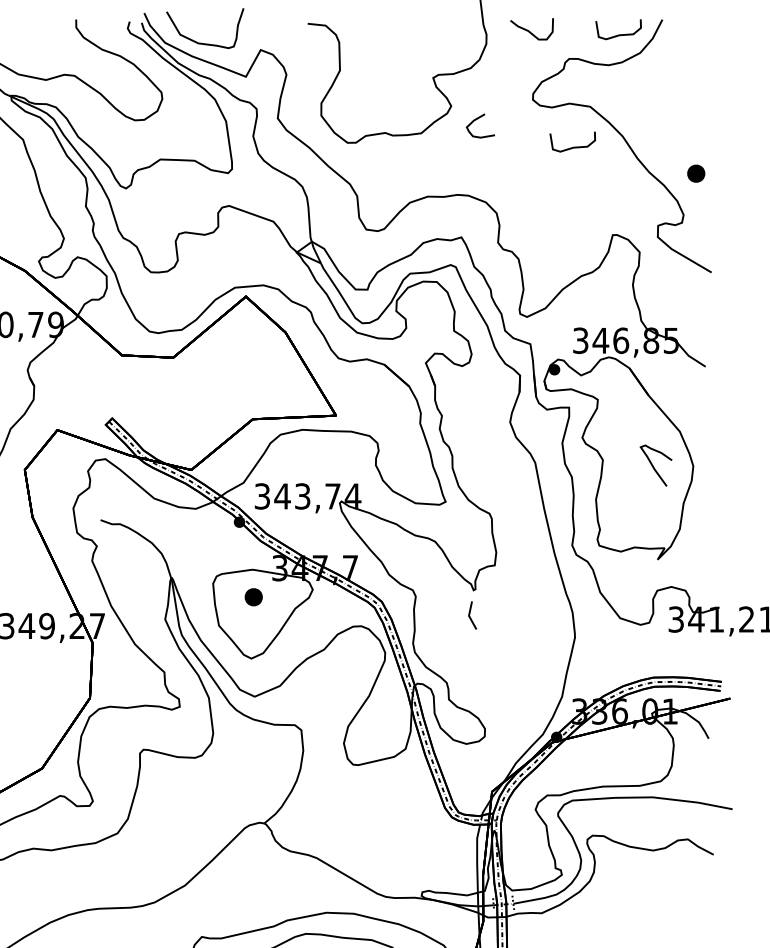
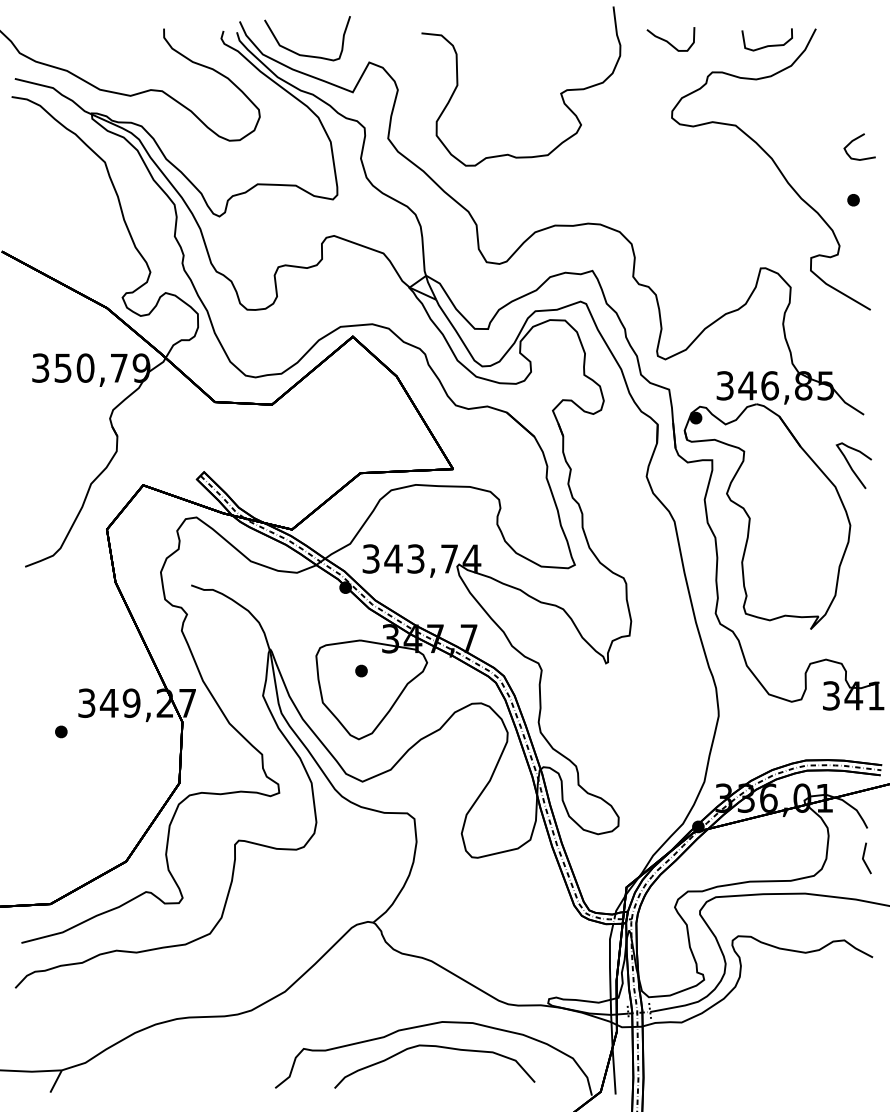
curve: (476, 120) -> (855, 140), moved
curve: (572, 147) -> (716, 170), removed
part: (696, 174) -> (853, 200), size x0.62
curve: (653, 466) -> (851, 466), moved
part: (253, 596) -> (361, 670), size x0.62
line: (470, 614) -> (864, 857), moved

